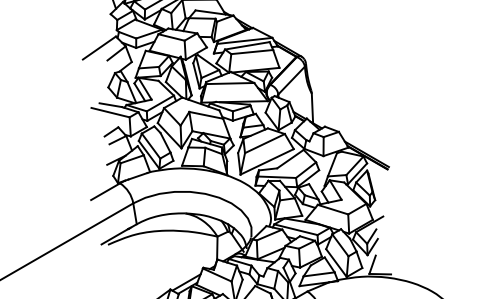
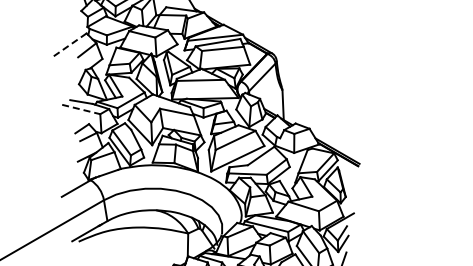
line: (99, 48) -> (70, 45), solid -> dashed
line: (110, 112) -> (81, 109), solid -> dashed

